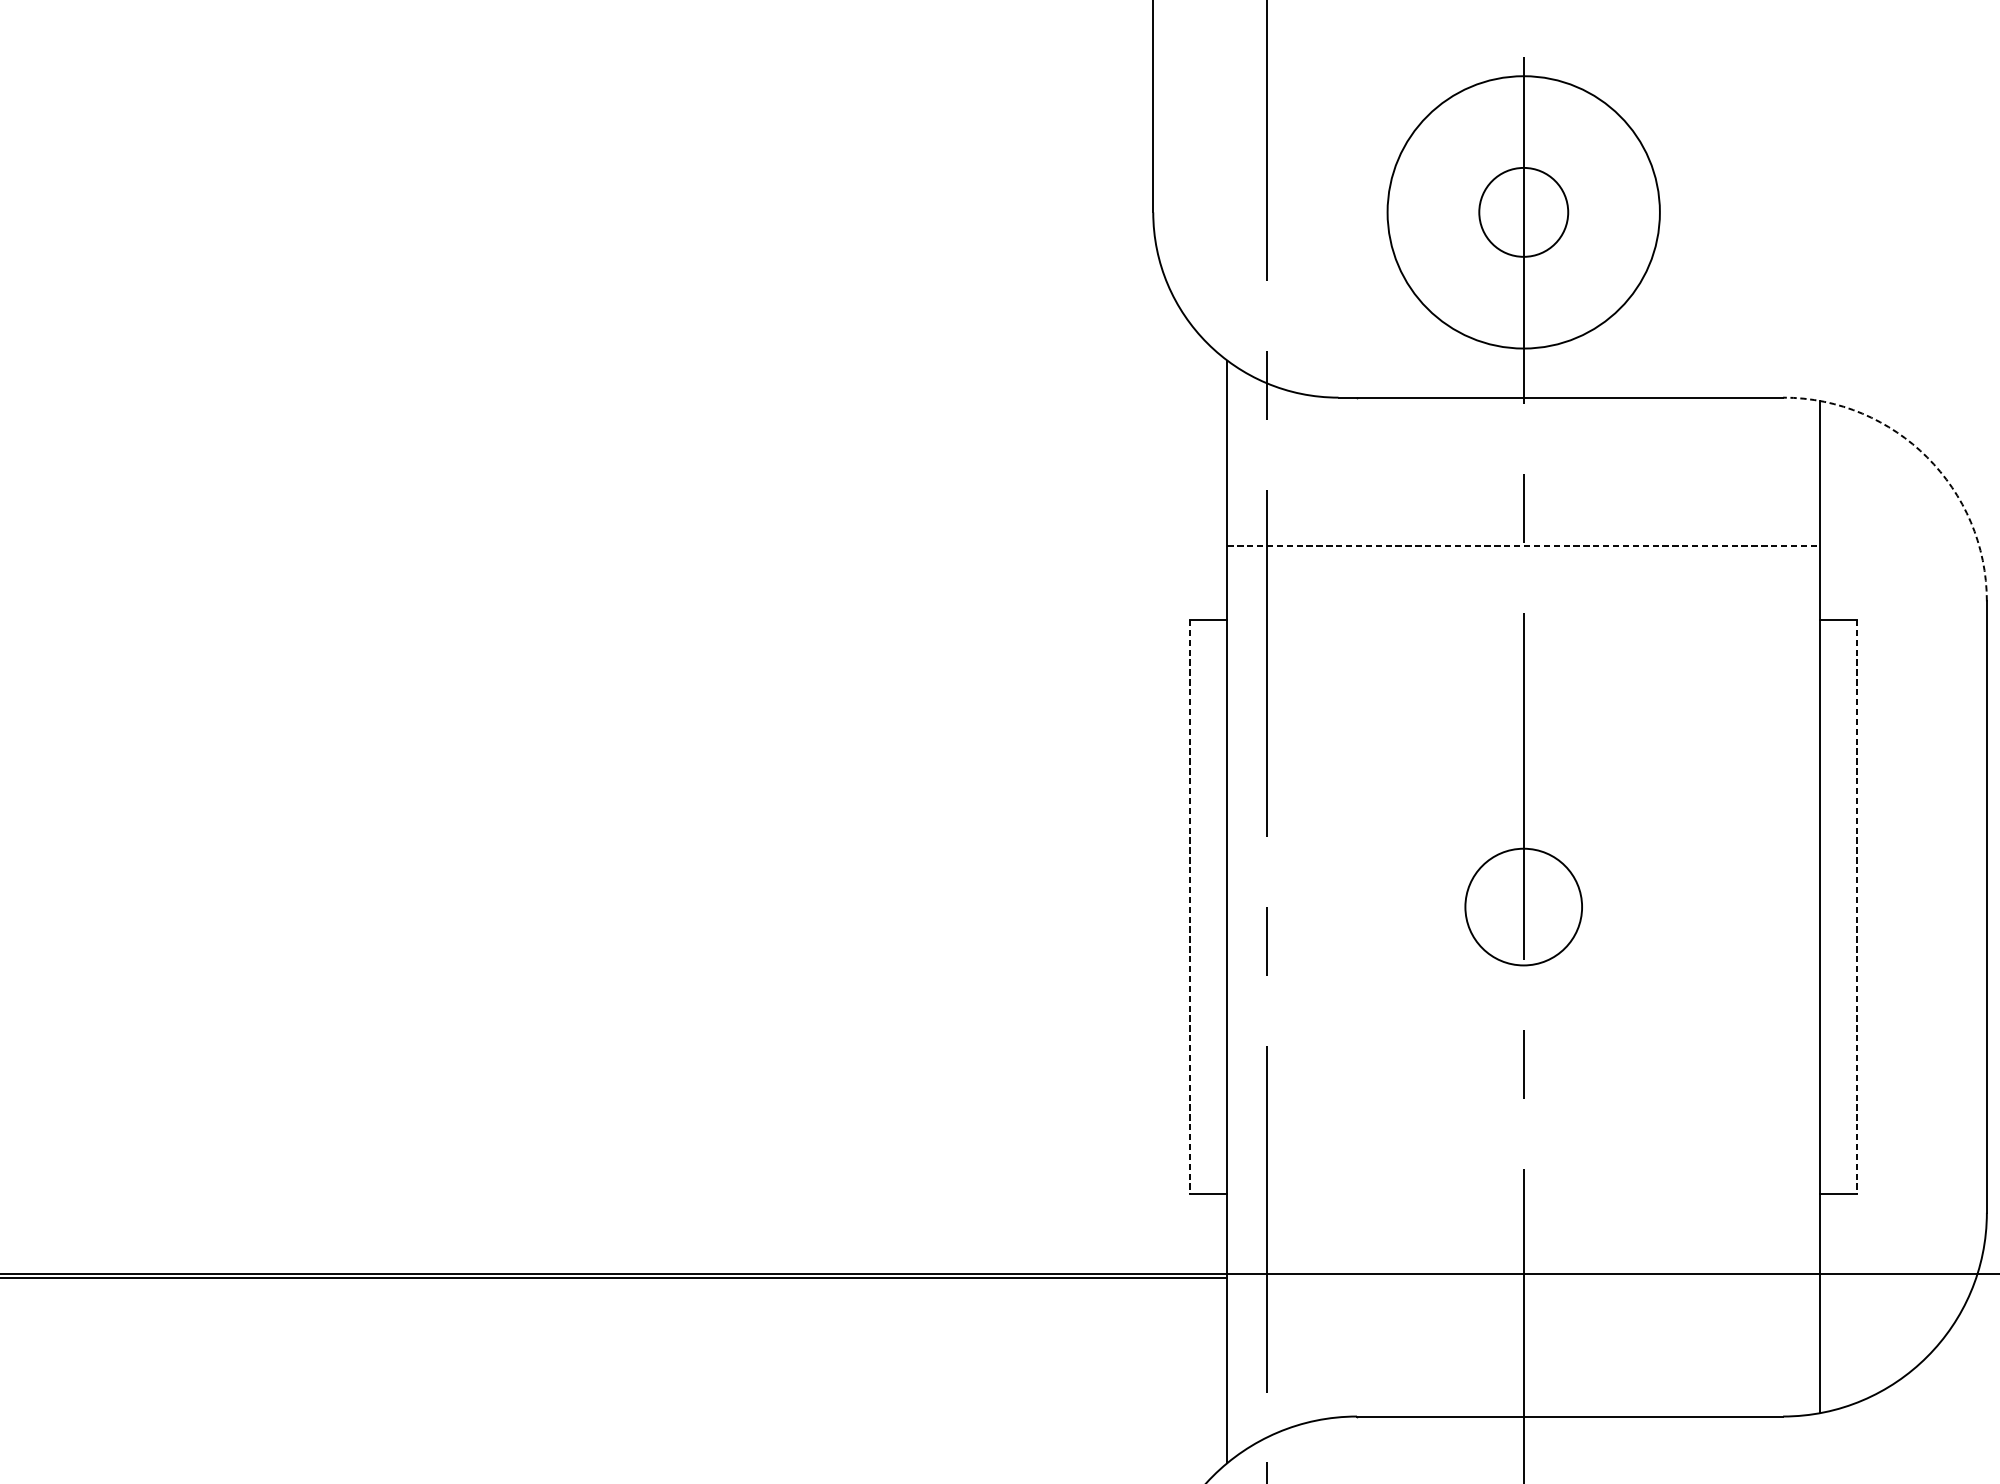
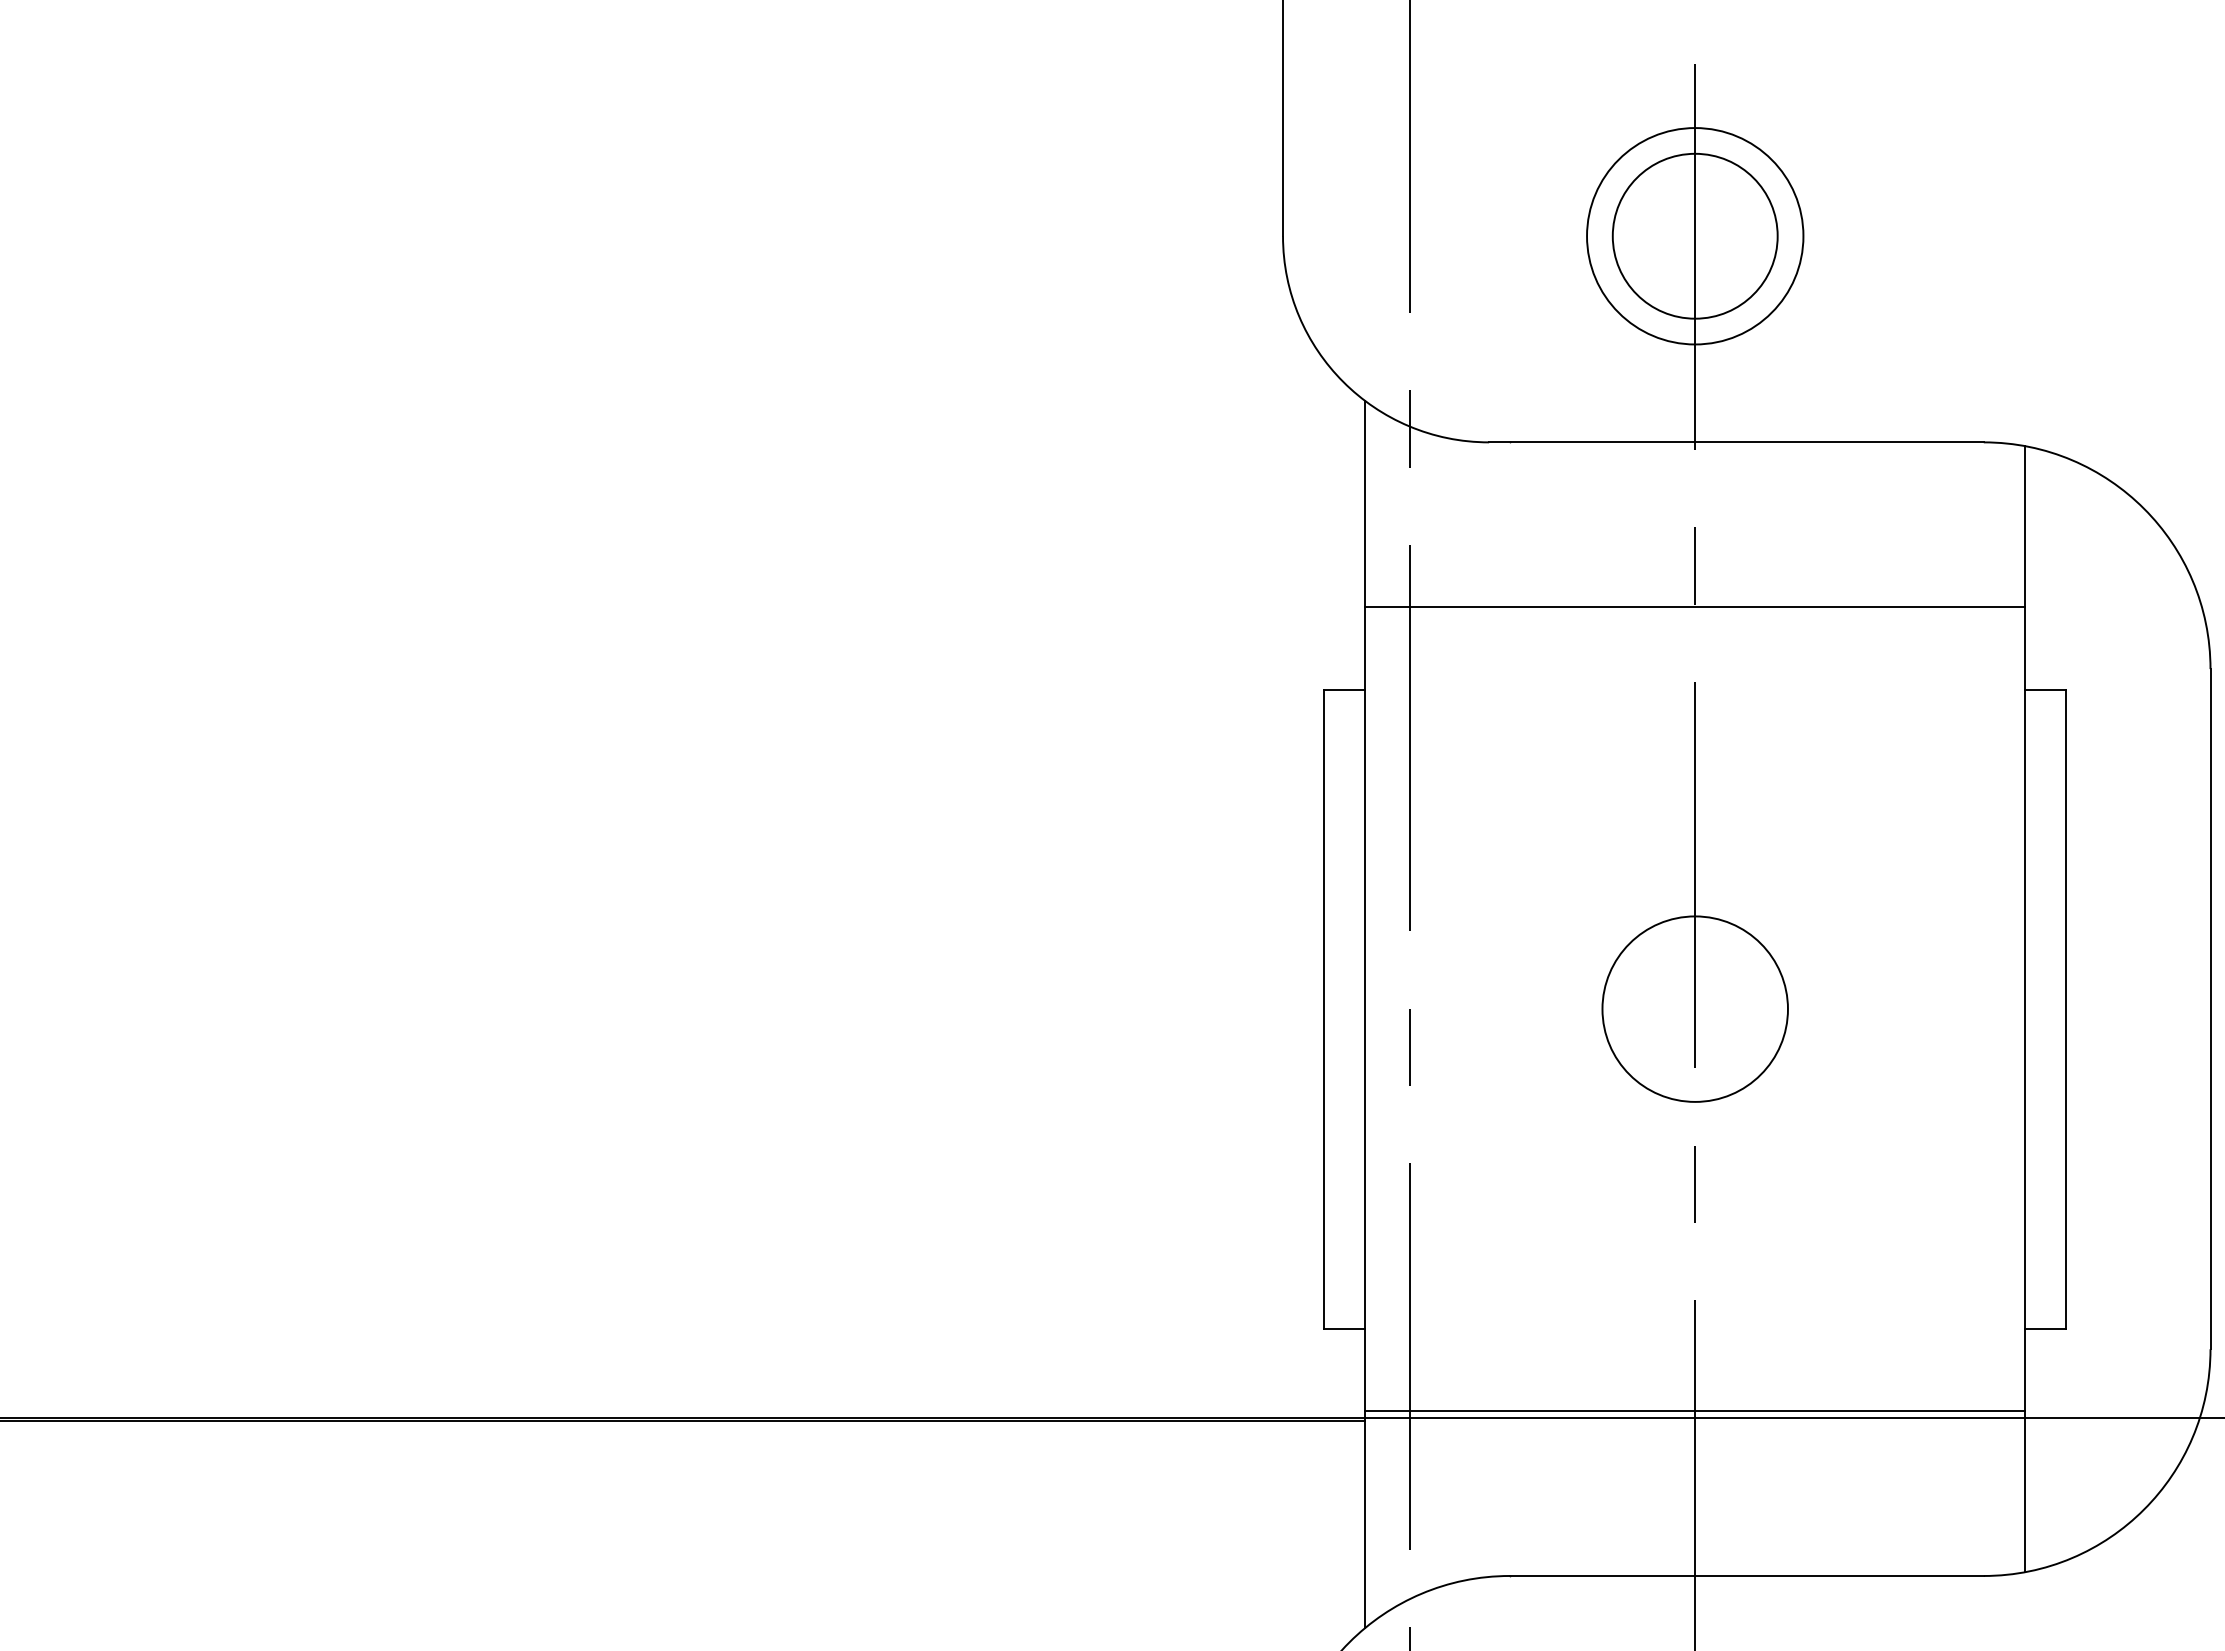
circle: (1523, 211) -> (1694, 235), size x1.67
circle: (1524, 212) -> (1695, 236), size x0.71
arc: (1927, 457) -> (2144, 508), dashed -> solid
line: (1524, 546) -> (1695, 607), dashed -> solid
circle: (1523, 906) -> (1694, 1008), size x1.43
line: (1190, 907) -> (1324, 1009), dashed -> solid
line: (1857, 907) -> (2066, 1009), dashed -> solid
line: (1524, 1268) -> (1695, 1411), added

